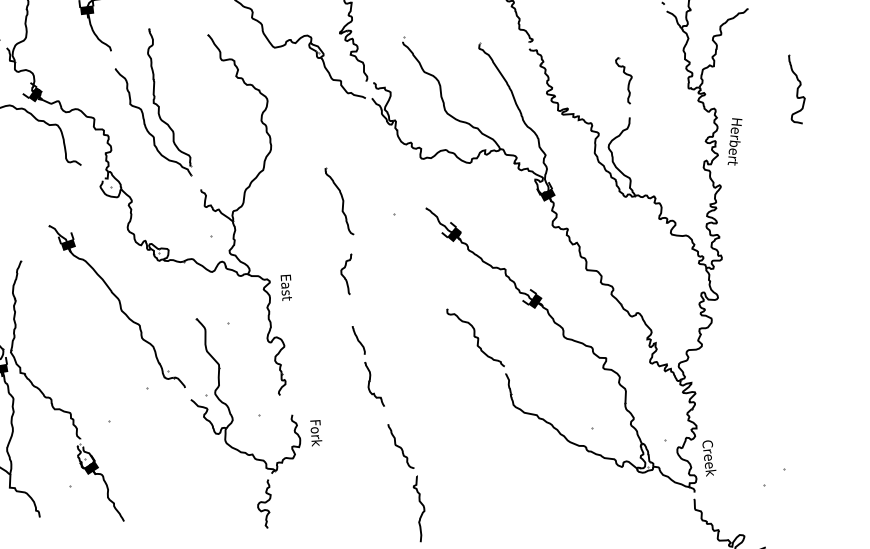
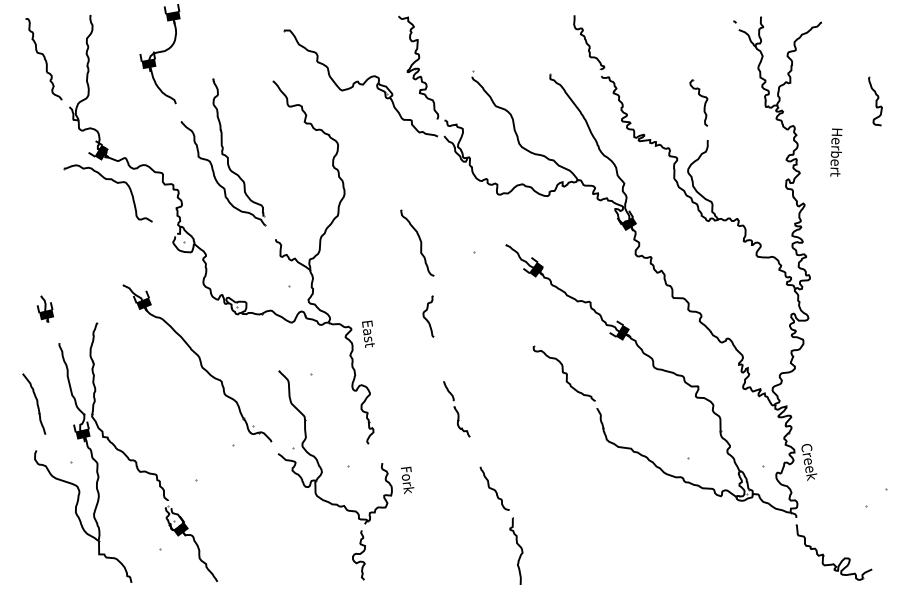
part: (796, 89) -> (875, 101), size x0.7
text: (735, 141) -> (836, 152), moved
part: (368, 366) -> (456, 409), size x0.7
text: (709, 458) -> (809, 462), moved

